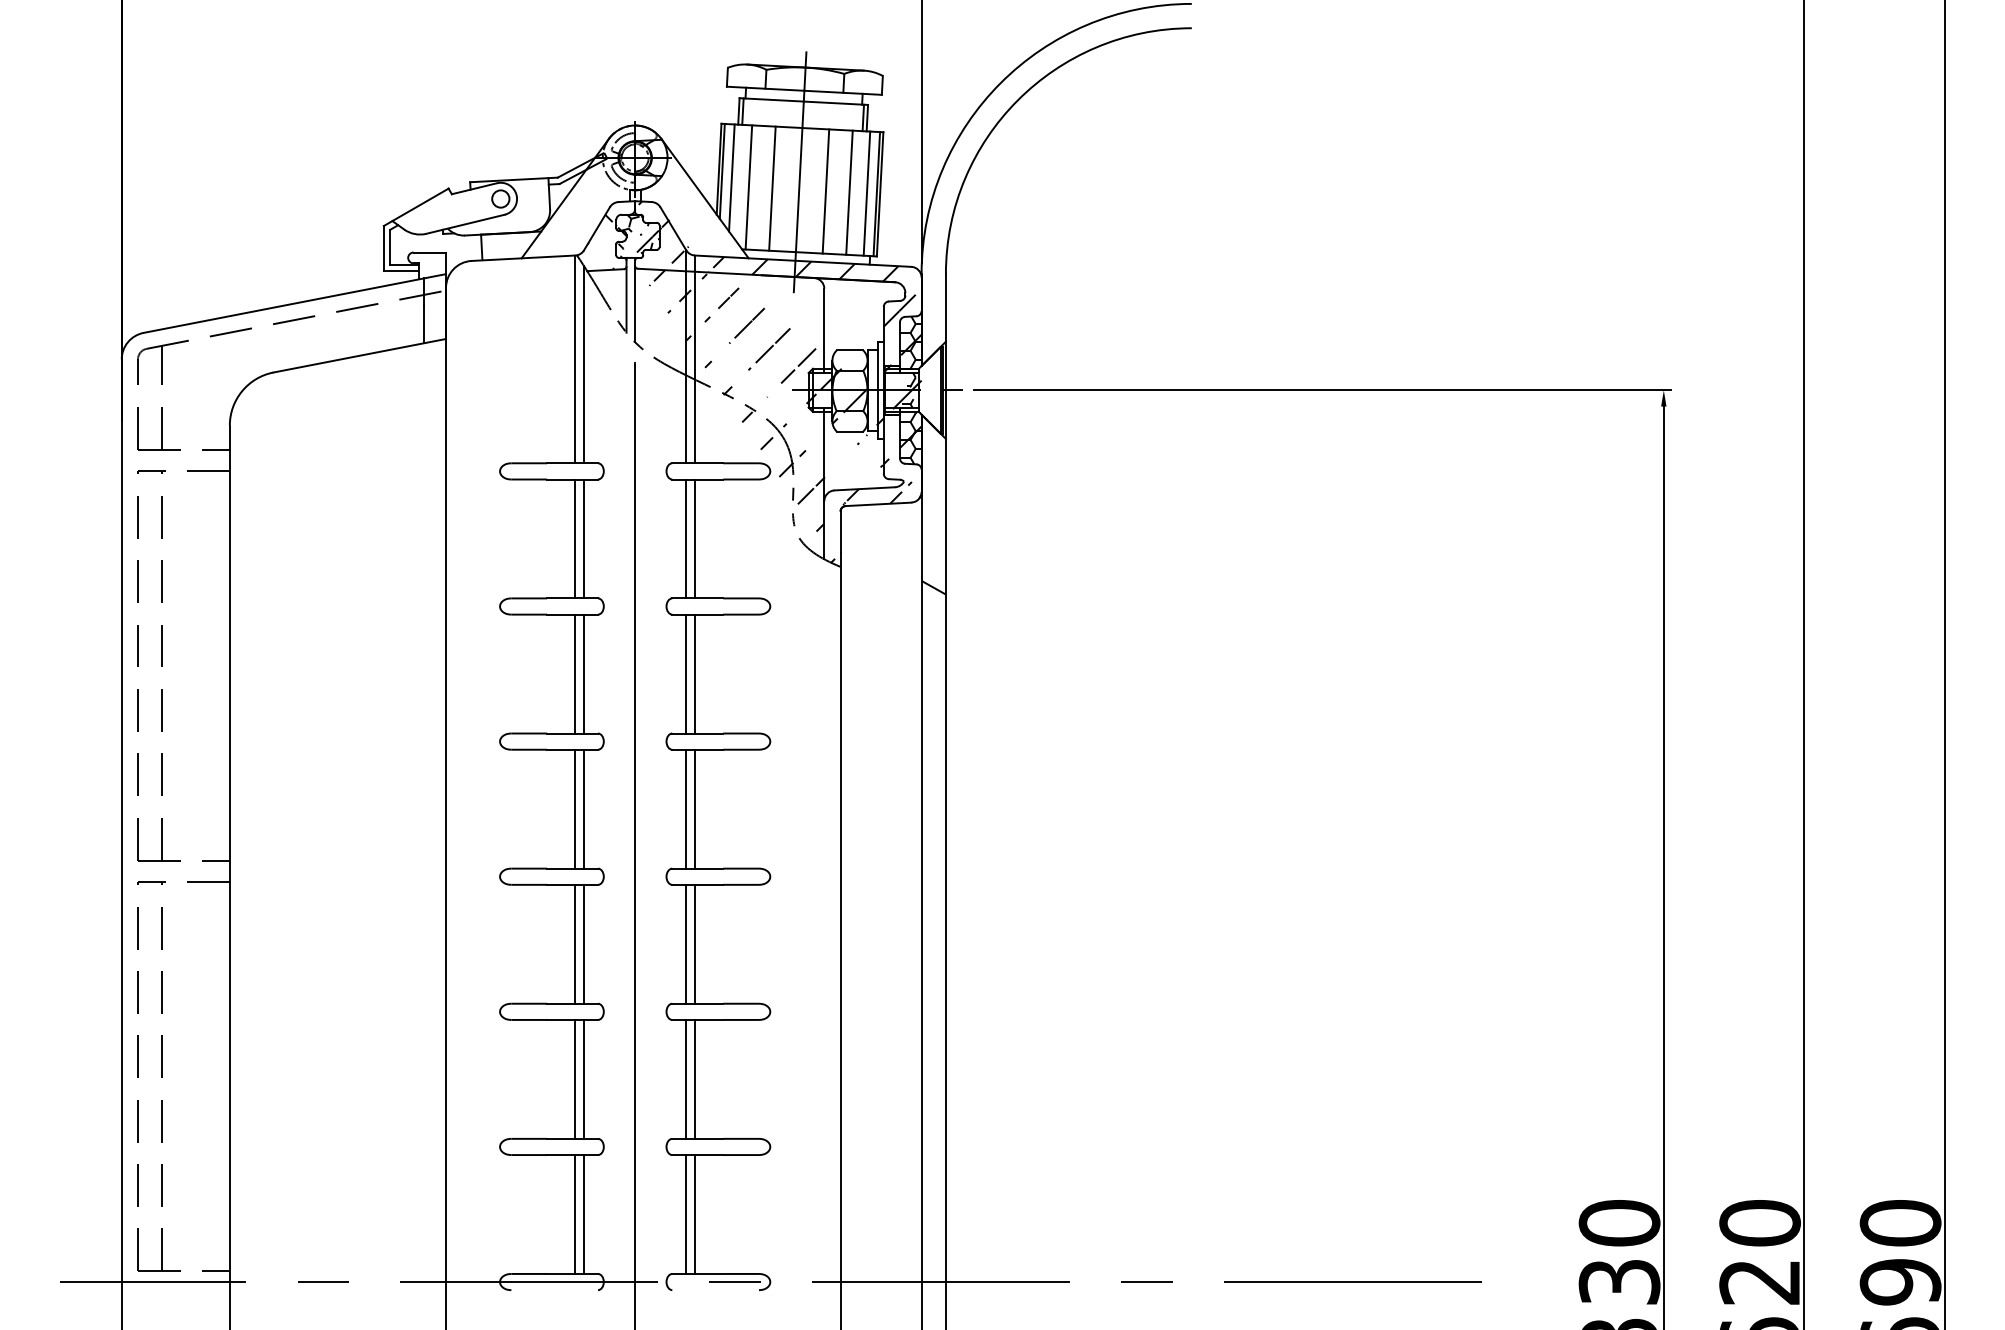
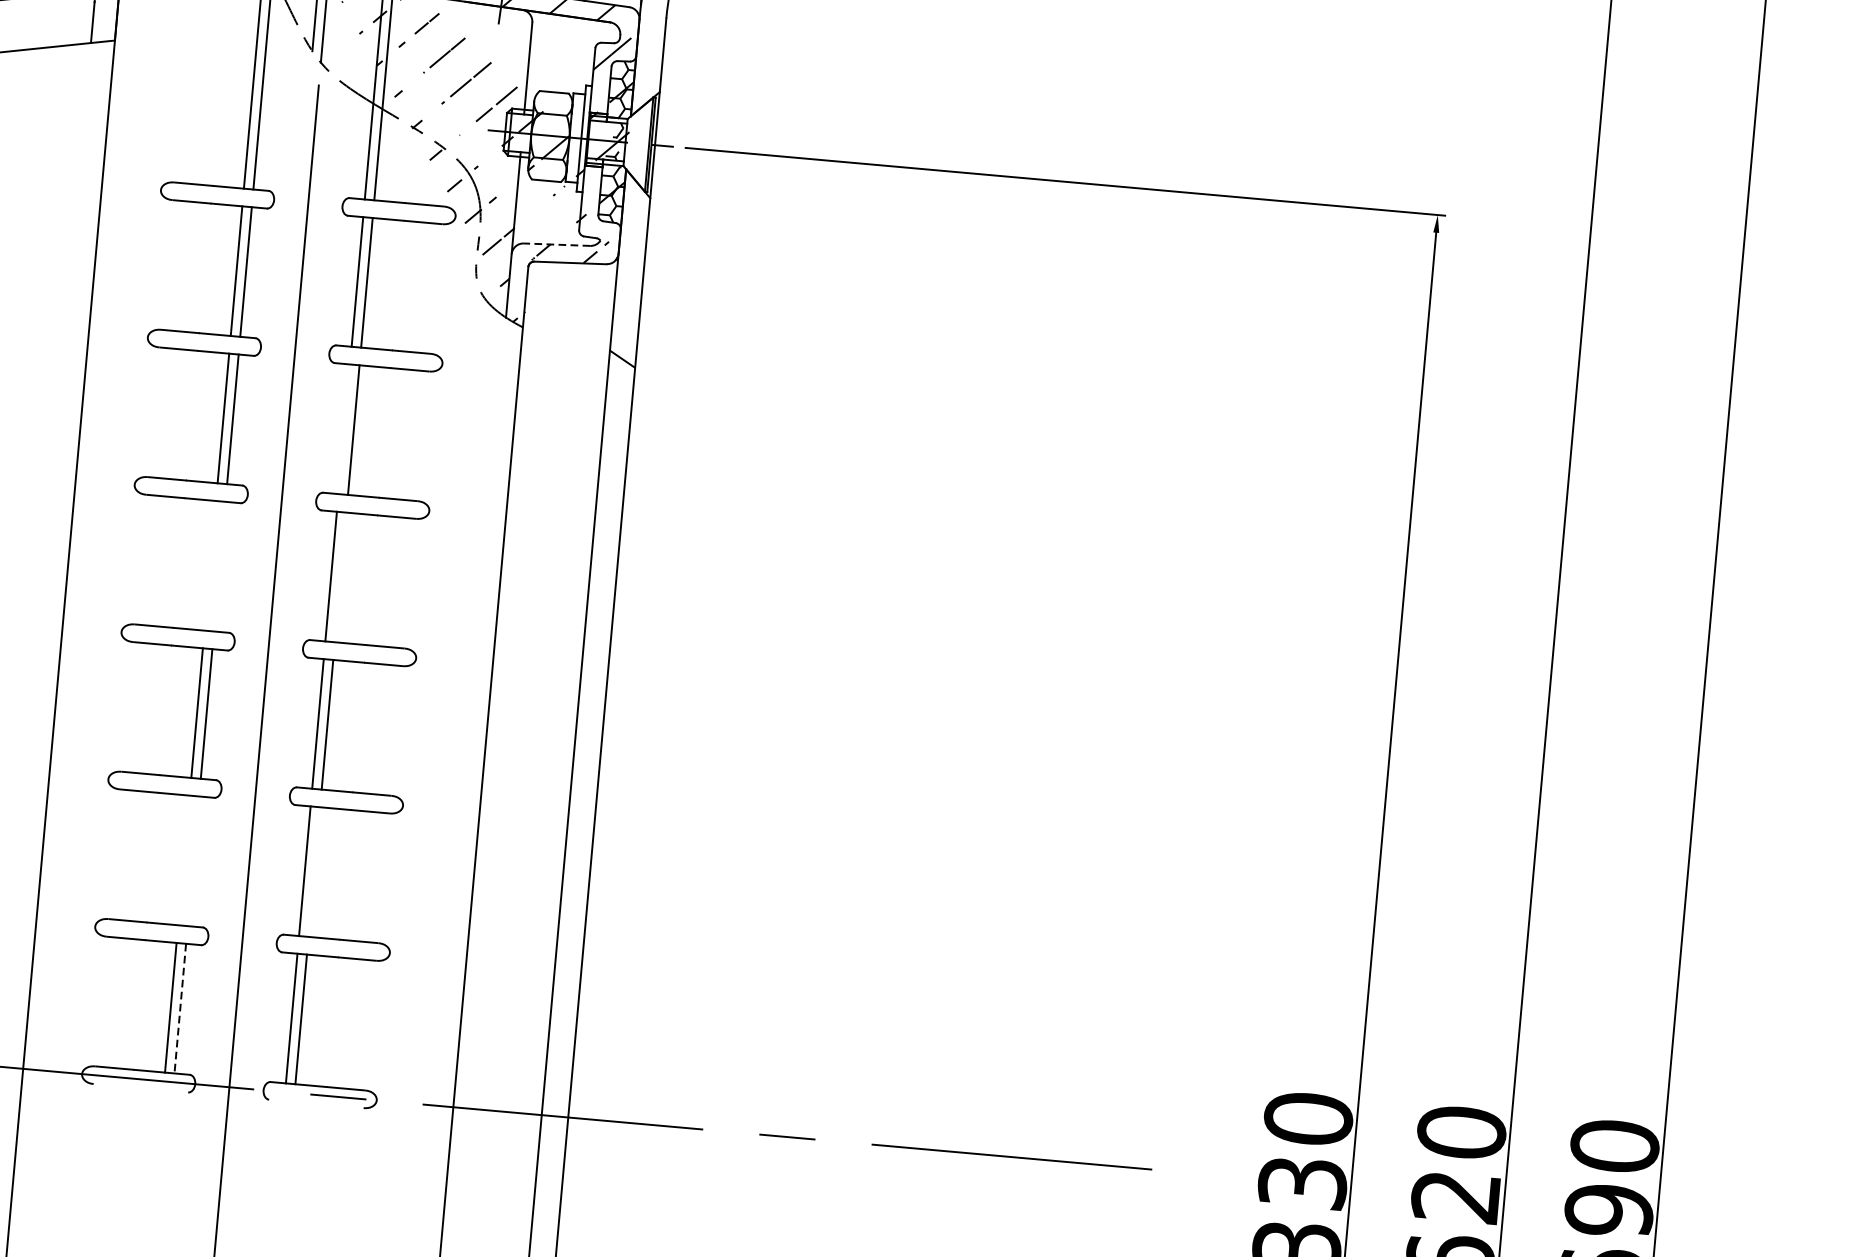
line: (864, 488) -> (556, 244), solid -> dashed
line: (686, 673) -> (344, 428), removed
line: (575, 808) -> (210, 565), removed
line: (584, 808) -> (220, 565), removed
line: (694, 808) -> (340, 576), removed
line: (575, 1078) -> (184, 859), removed
line: (584, 1078) -> (193, 860), removed
line: (694, 1078) -> (313, 871), removed
line: (584, 1215) -> (180, 1009), solid -> dashed

